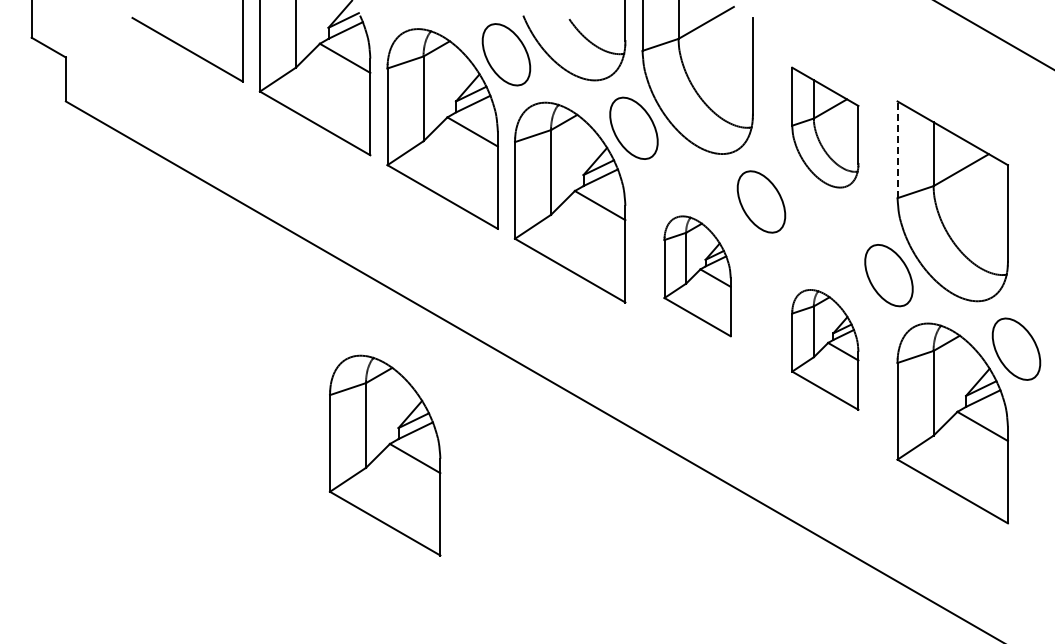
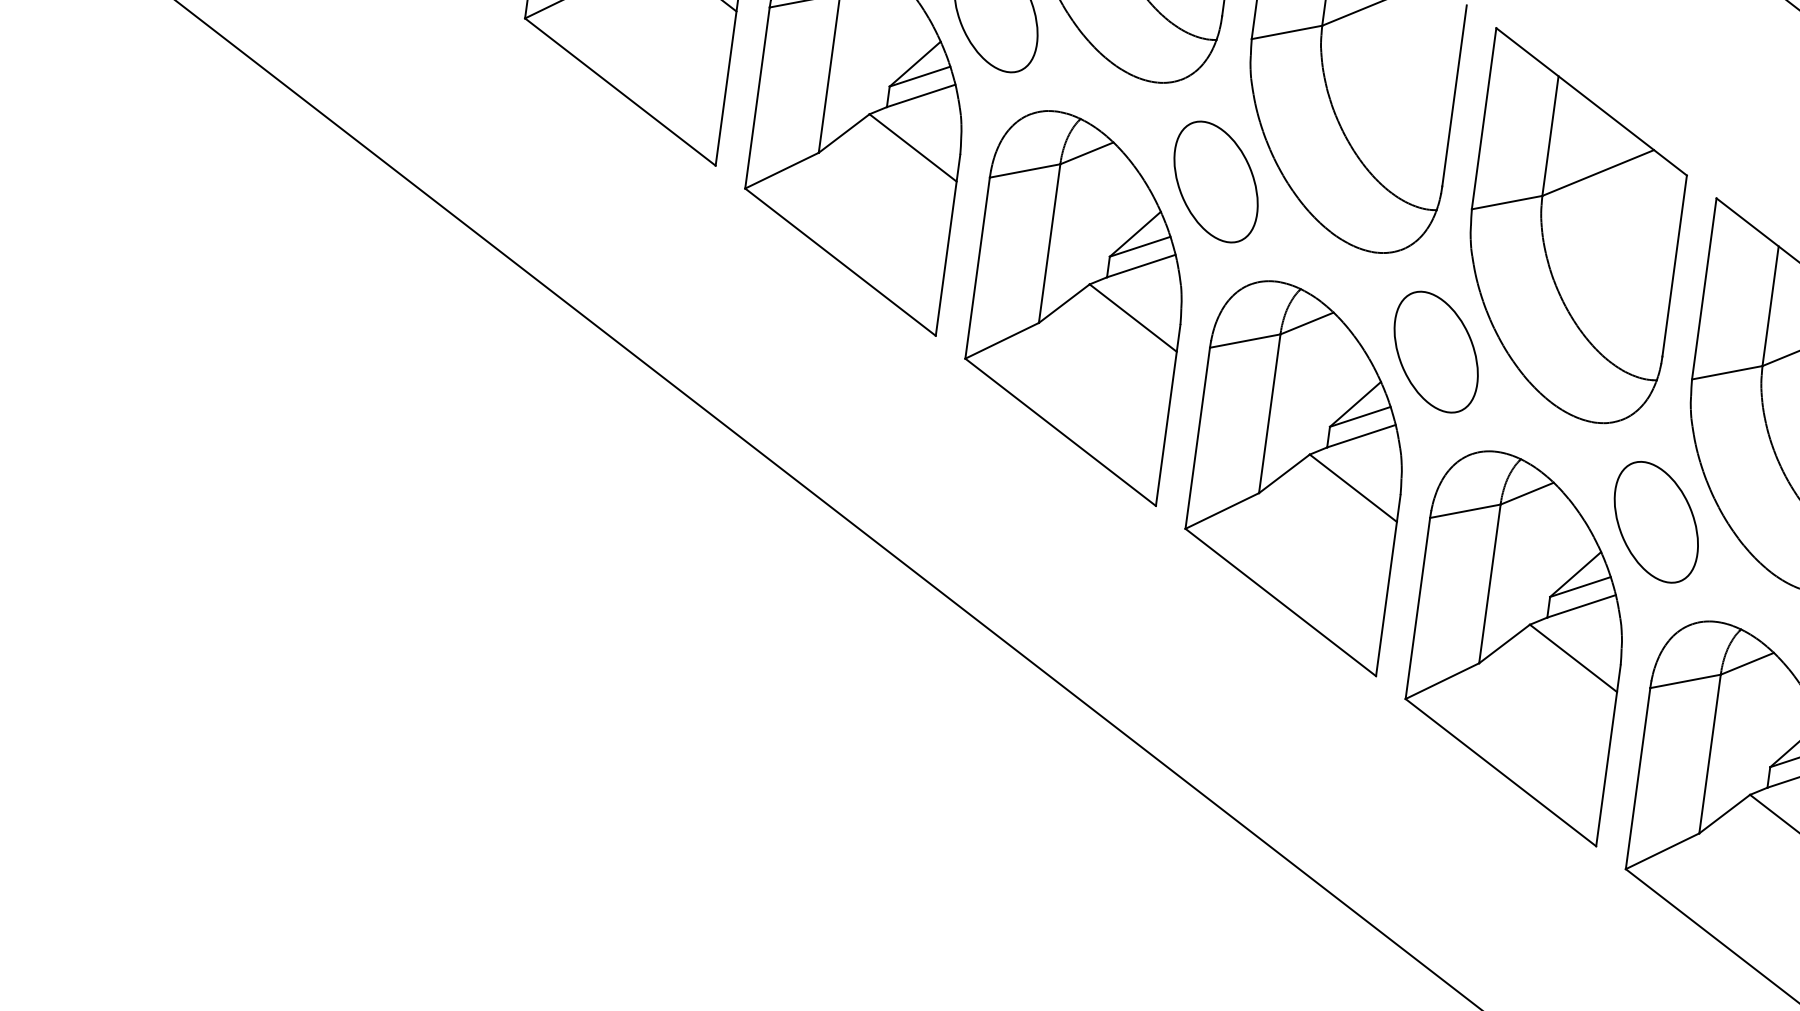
part: (825, 127) -> (1574, 228), size x1.67
line: (897, 149) -> (1704, 288), dashed -> solid
part: (697, 276) -> (1297, 475), size x1.67
part: (825, 349) -> (1518, 644), size x1.67
part: (384, 455) -> (666, 731), removed

